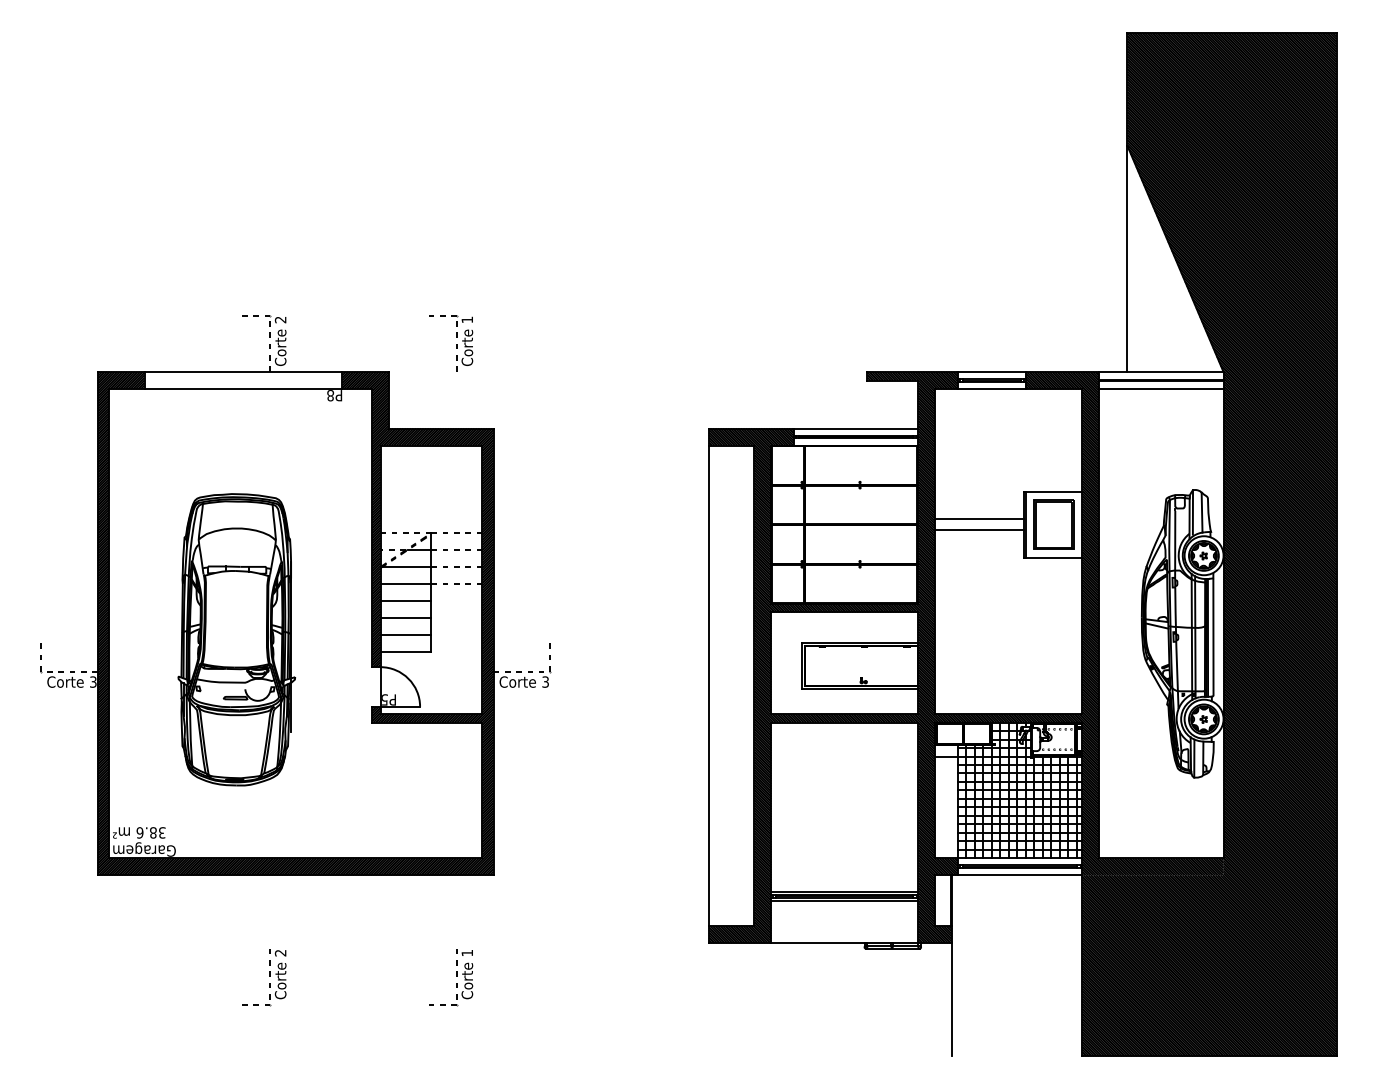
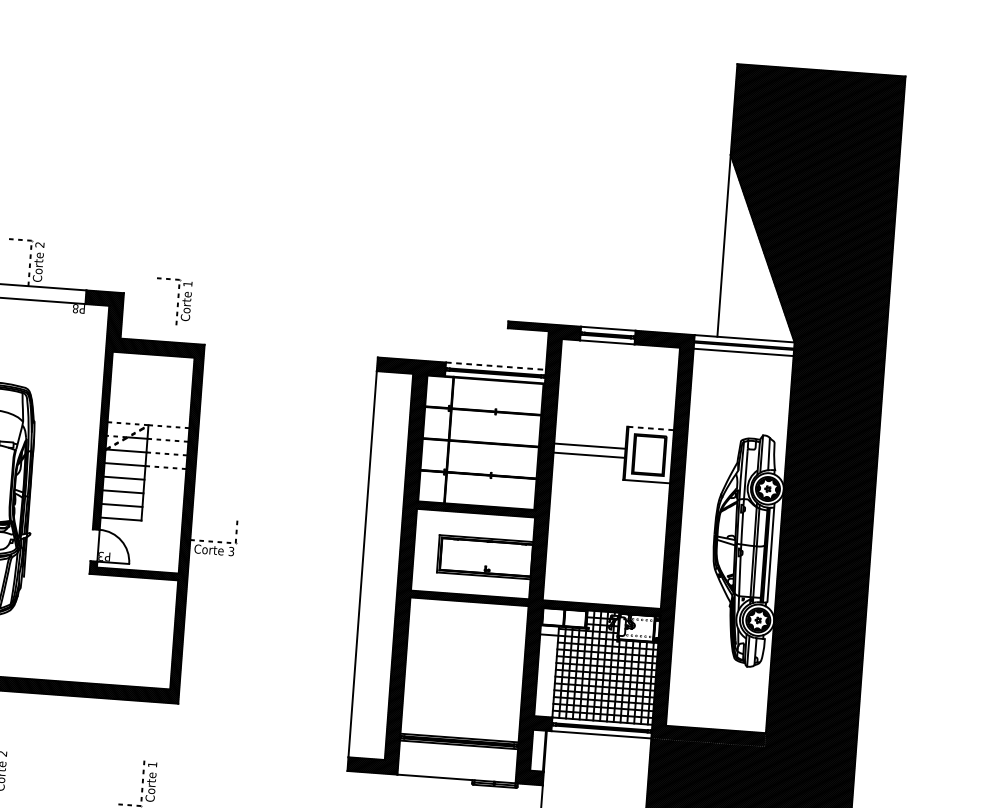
part: (451, 343) -> (173, 302), moved
line: (856, 428) -> (496, 366), solid -> dashed
line: (1052, 491) -> (650, 428), solid -> dashed
text: (384, 700) -> (100, 556), P5 -> P3

